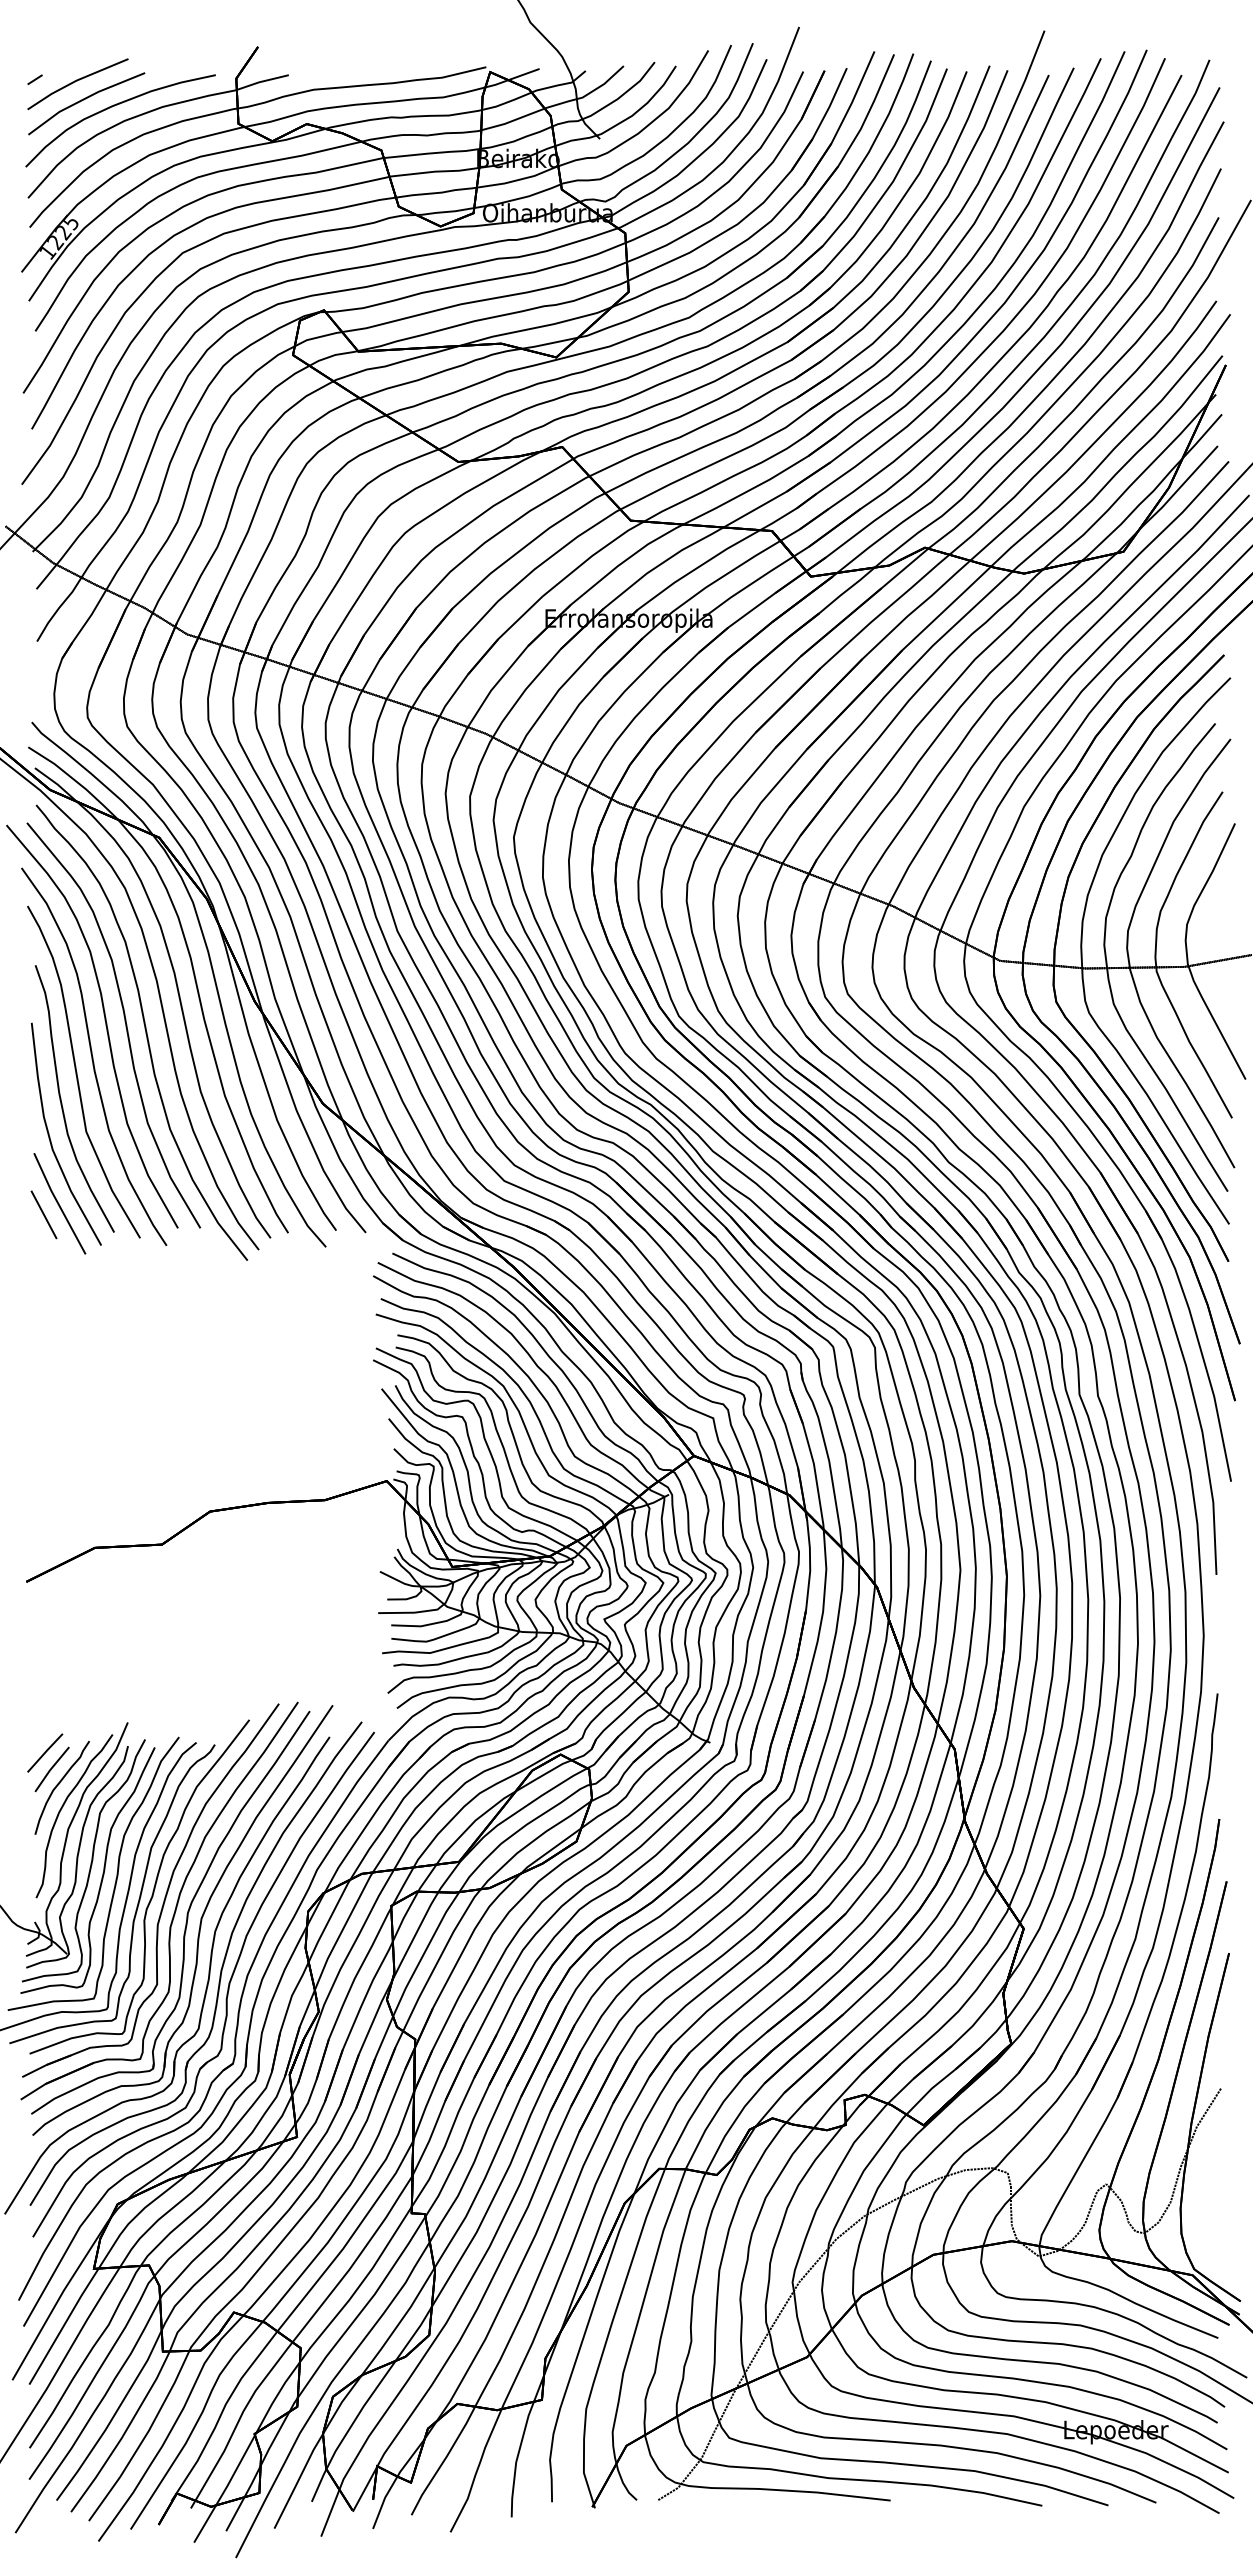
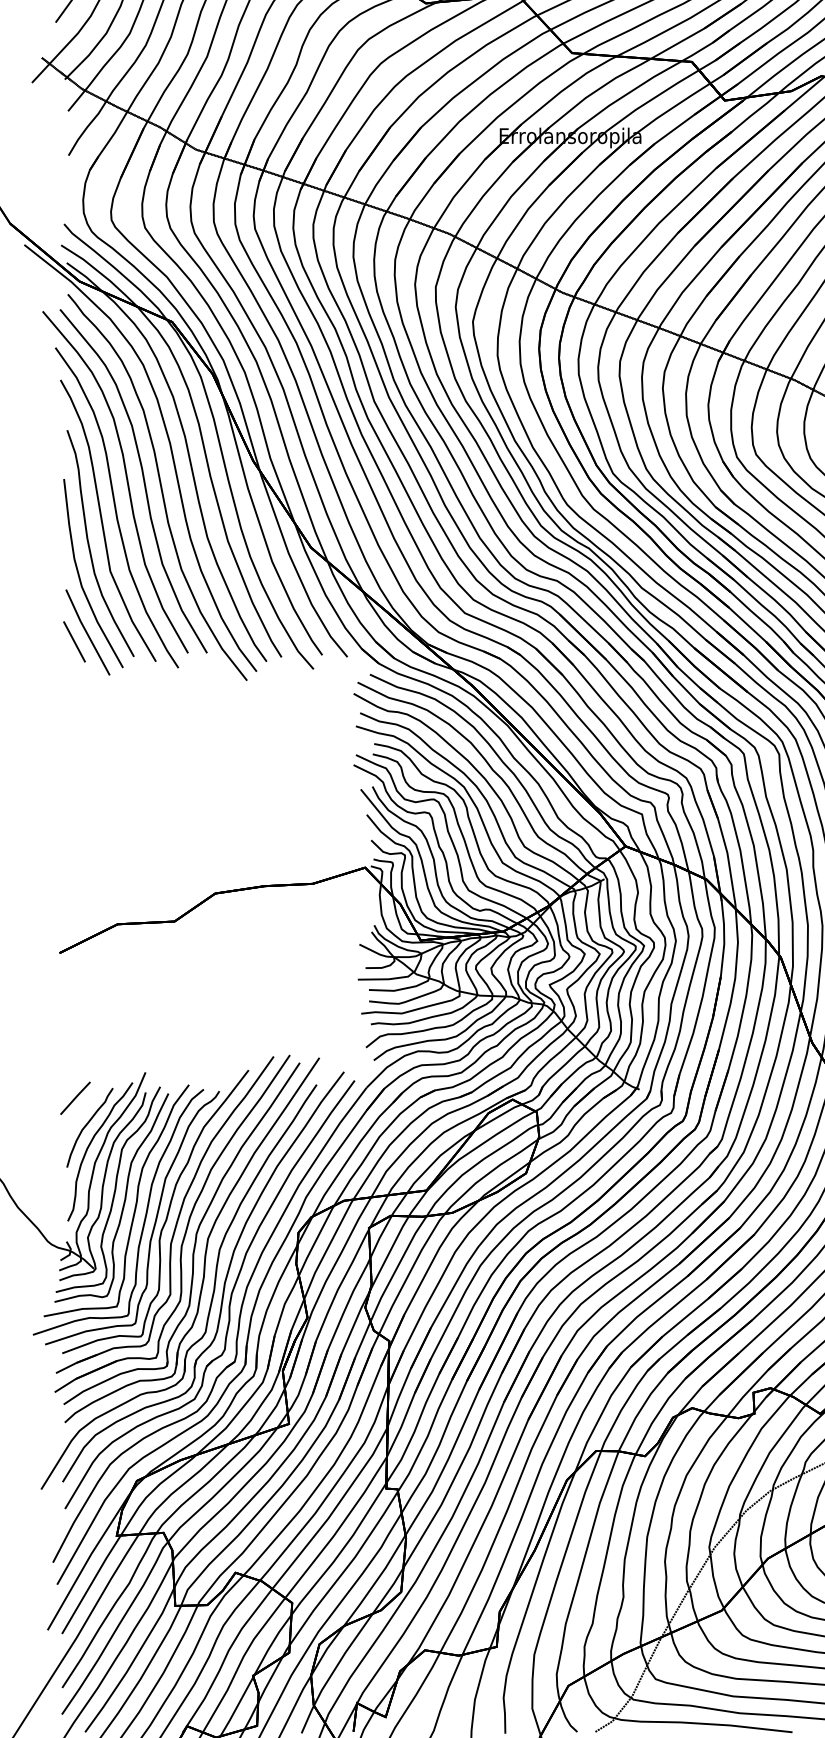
part: (51, 1768) -> (80, 1111), removed

